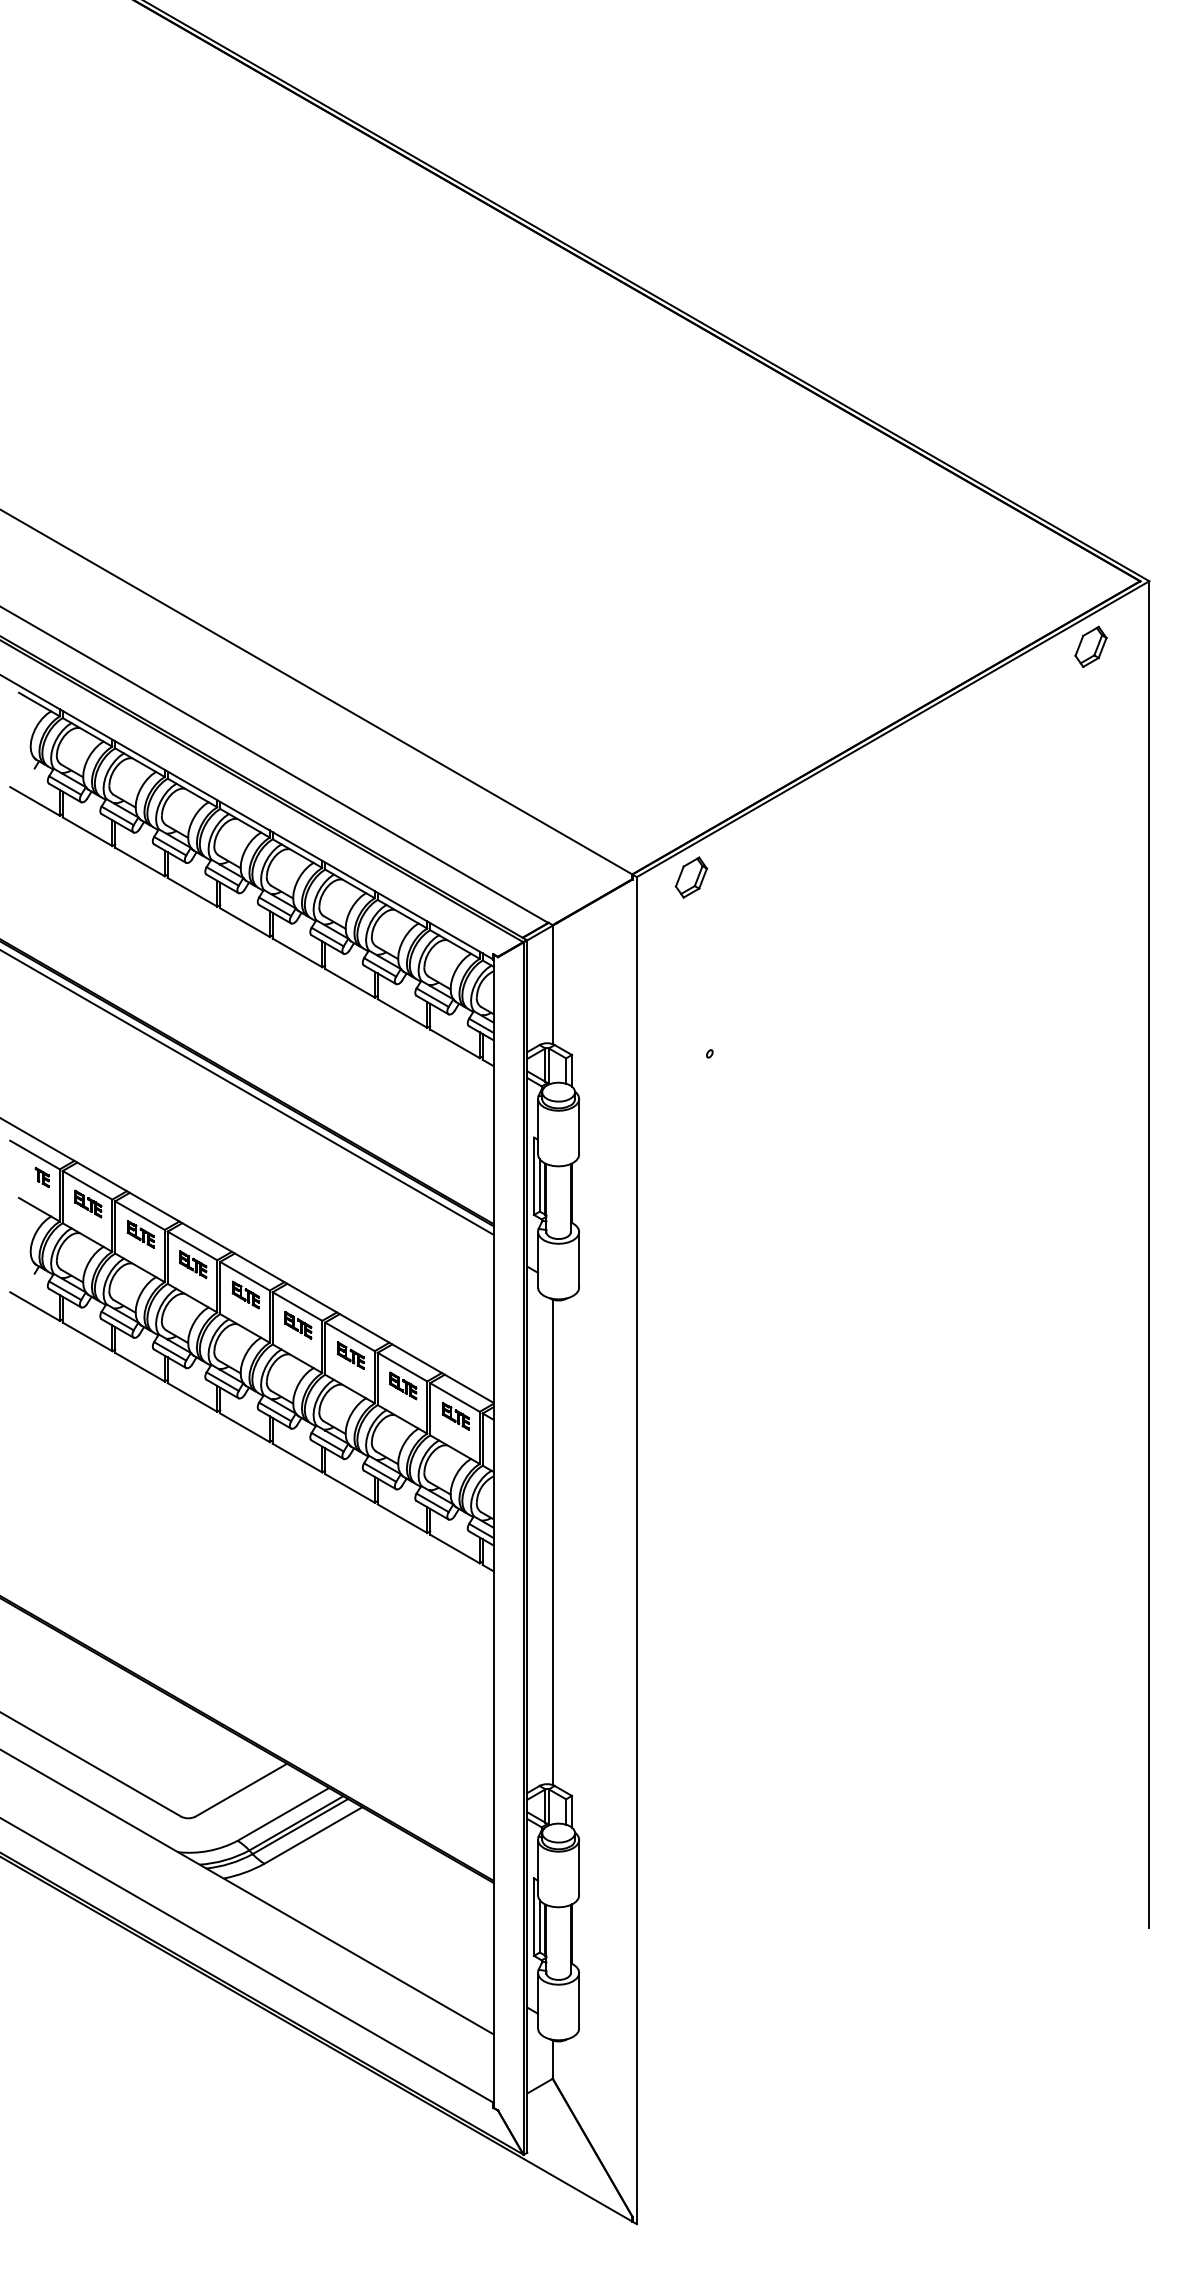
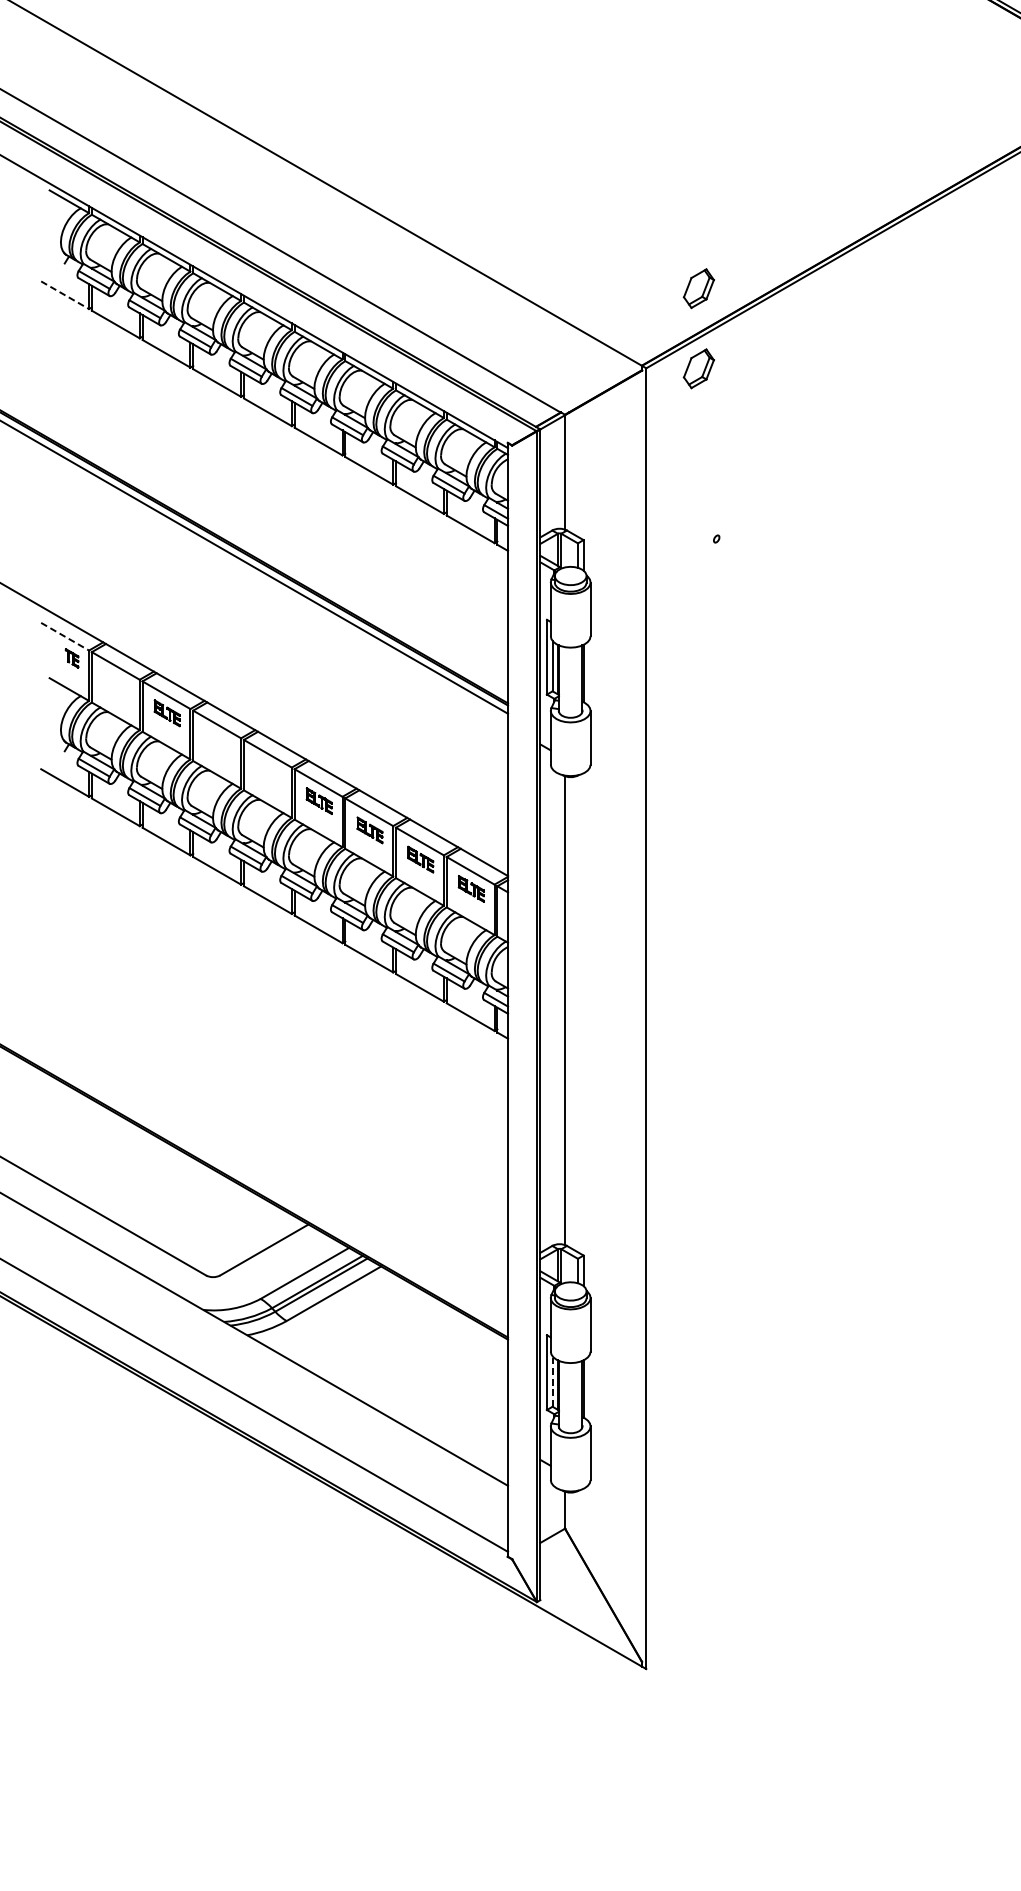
part: (691, 794) -> (699, 288), added
line: (35, 801) -> (65, 295), solid -> dashed
line: (35, 1155) -> (65, 637), solid -> dashed
part: (88, 1203) -> (116, 683), removed
part: (193, 1264) -> (218, 742), removed
part: (245, 1294) -> (268, 771), removed
line: (539, 1925) -> (552, 1380), solid -> dashed

